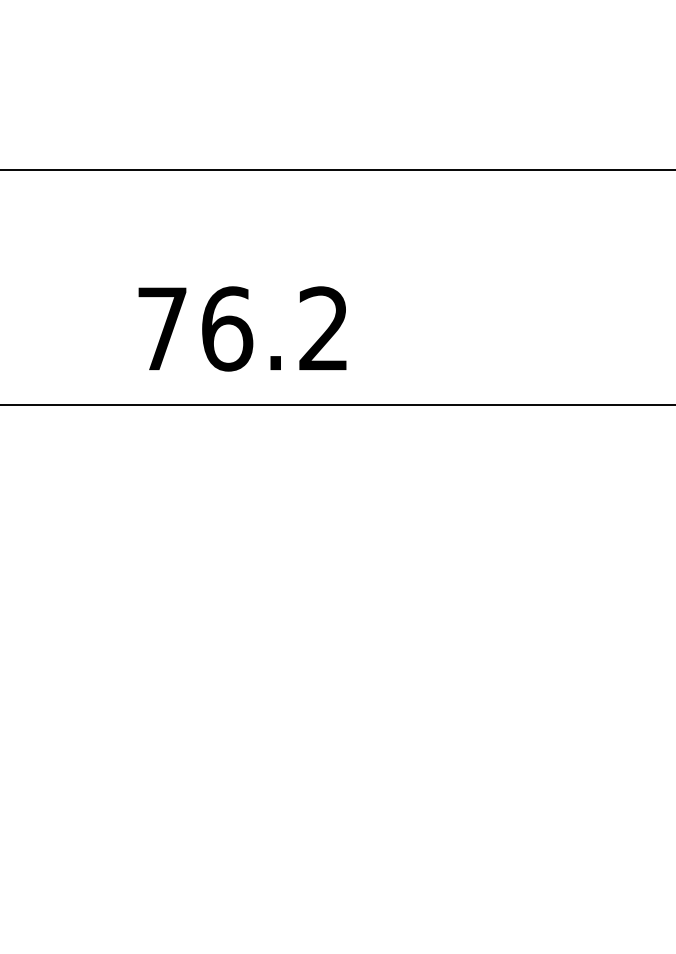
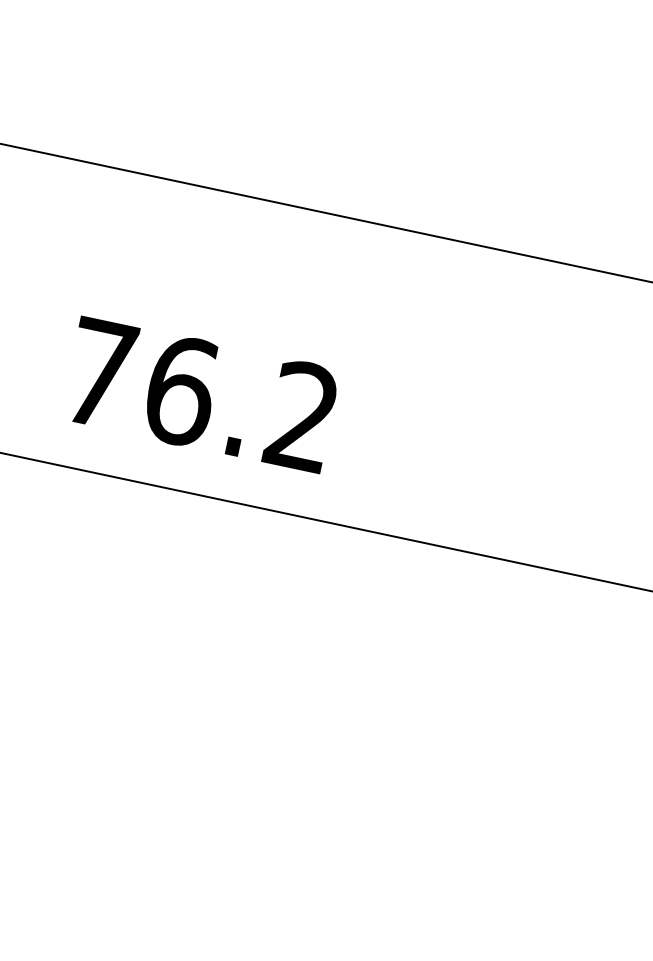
text: (242, 328) -> (200, 394), moved

